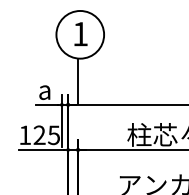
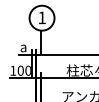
text: (44, 134) -> (23, 70), 125 -> 100

